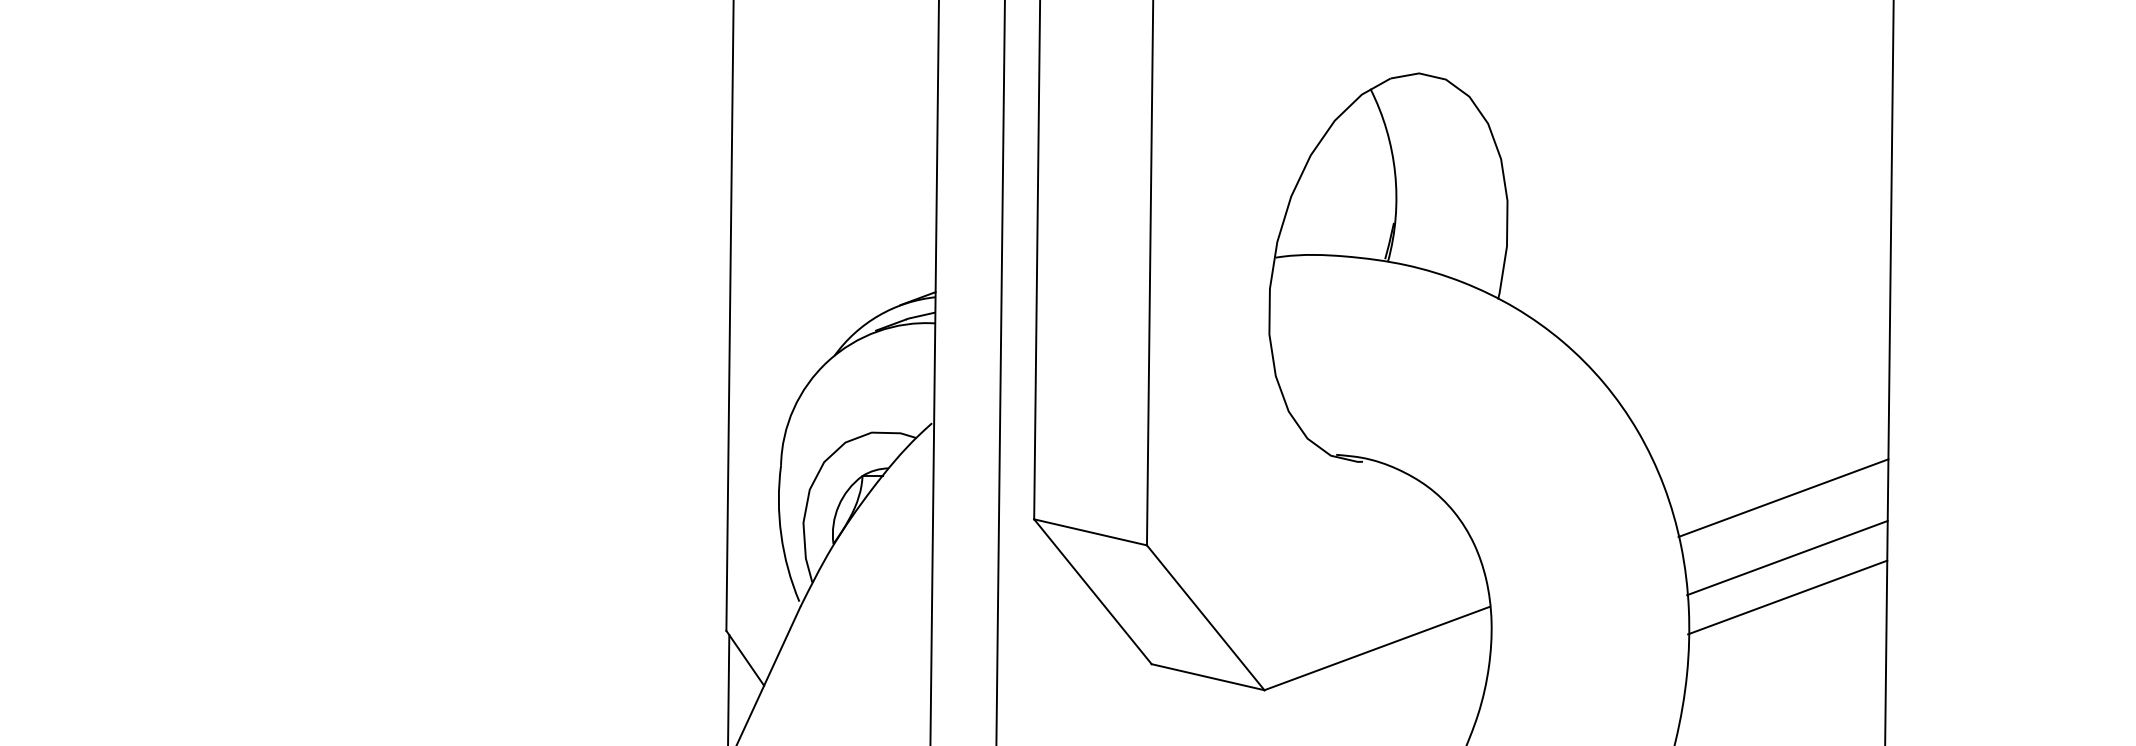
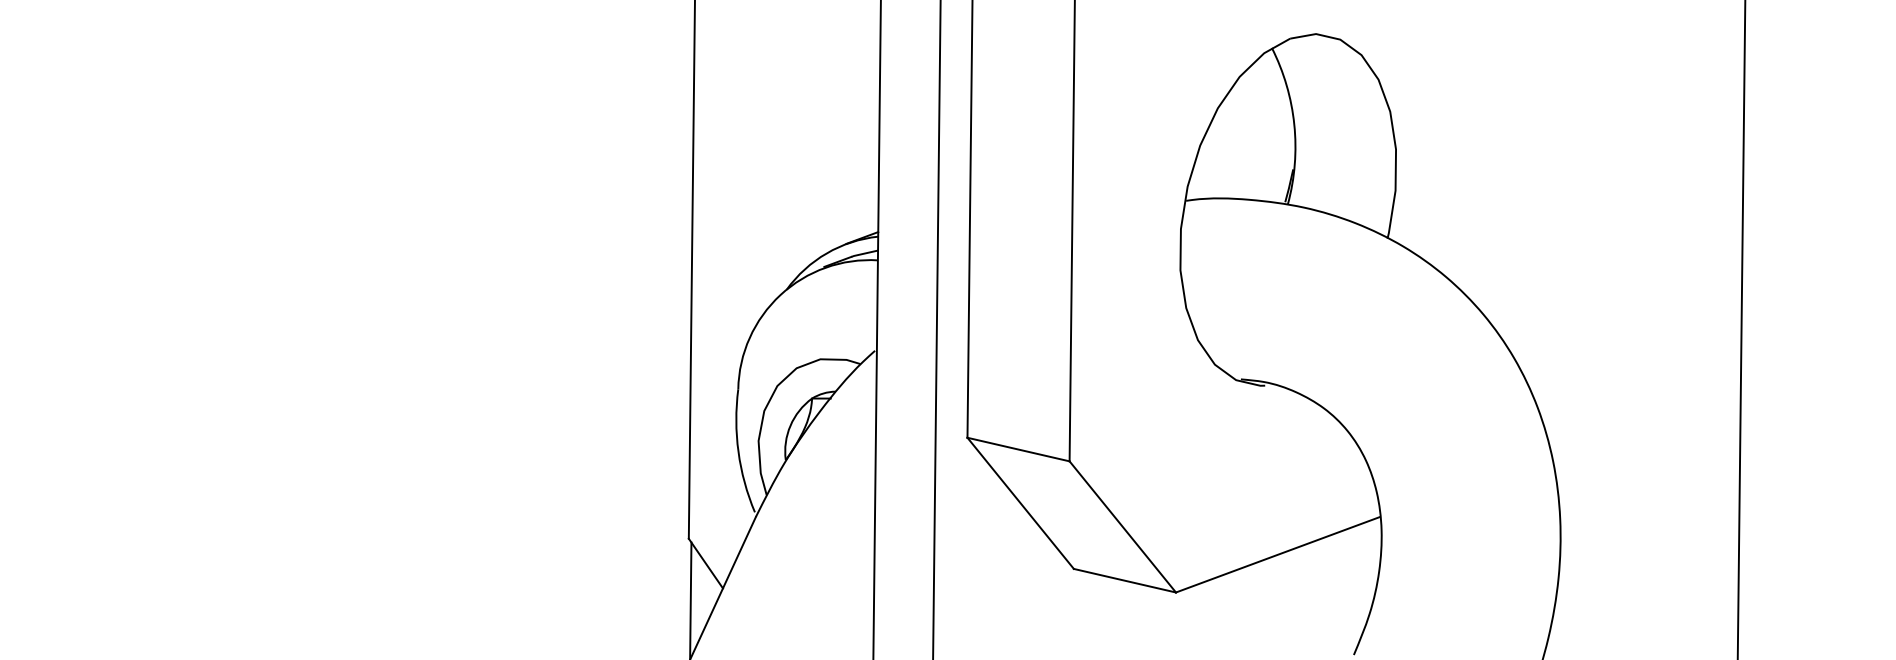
line: (1783, 497) -> (1645, 418), removed
line: (1787, 557) -> (1649, 472), removed
line: (1787, 597) -> (1649, 508), removed

